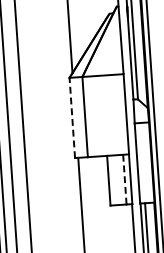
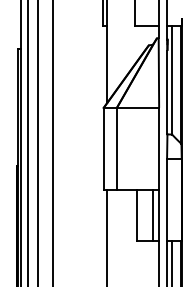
line: (72, 117) -> (103, 148), dashed -> solid
line: (125, 179) -> (153, 215), dashed -> solid

